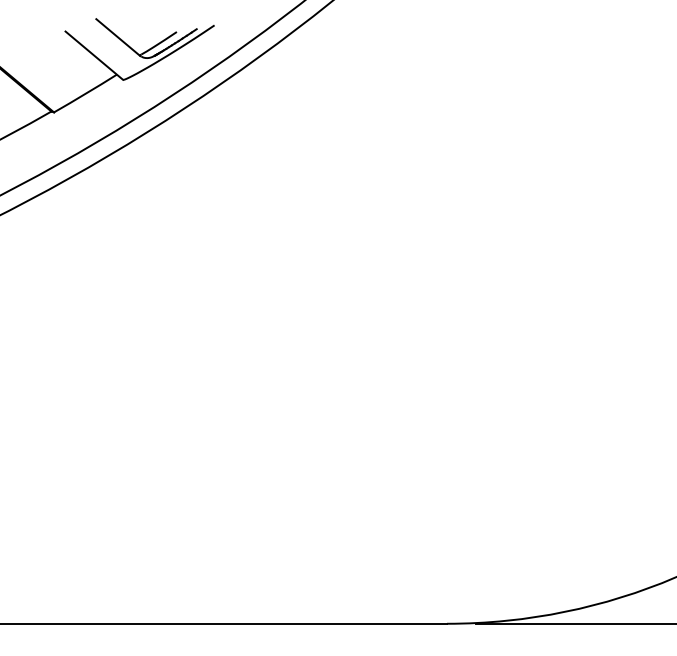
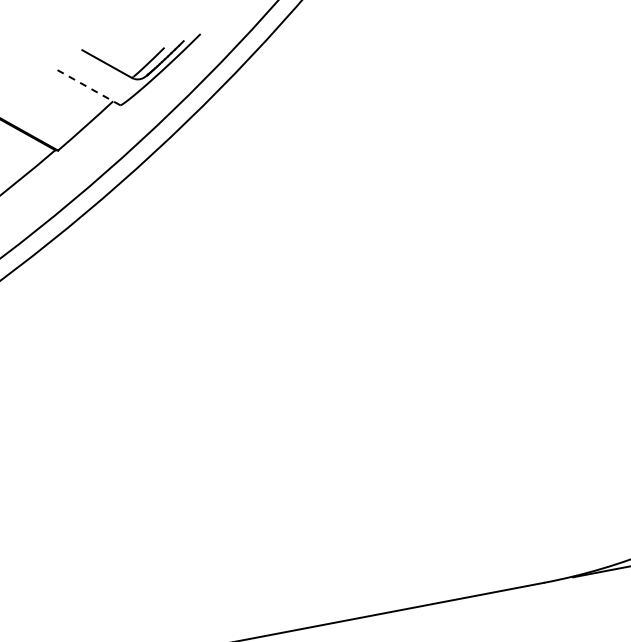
line: (94, 55) -> (87, 86), solid -> dashed

